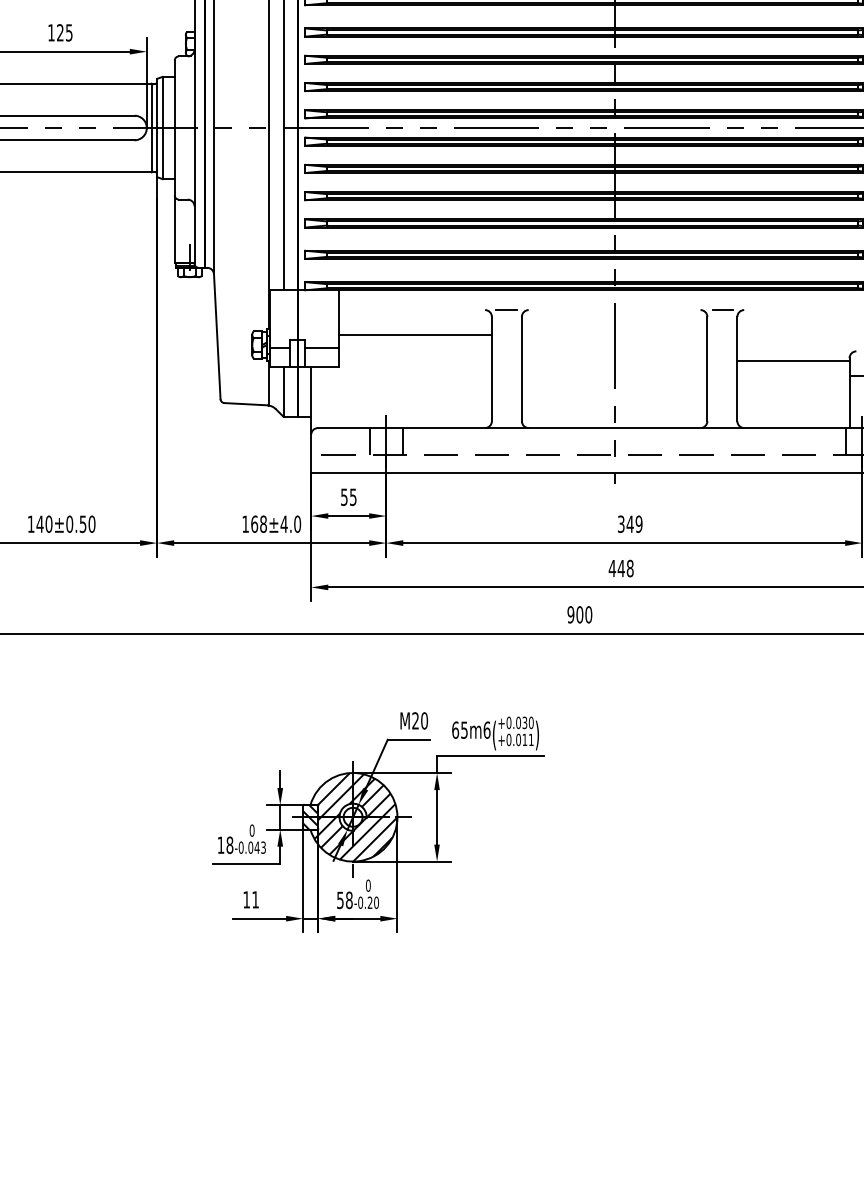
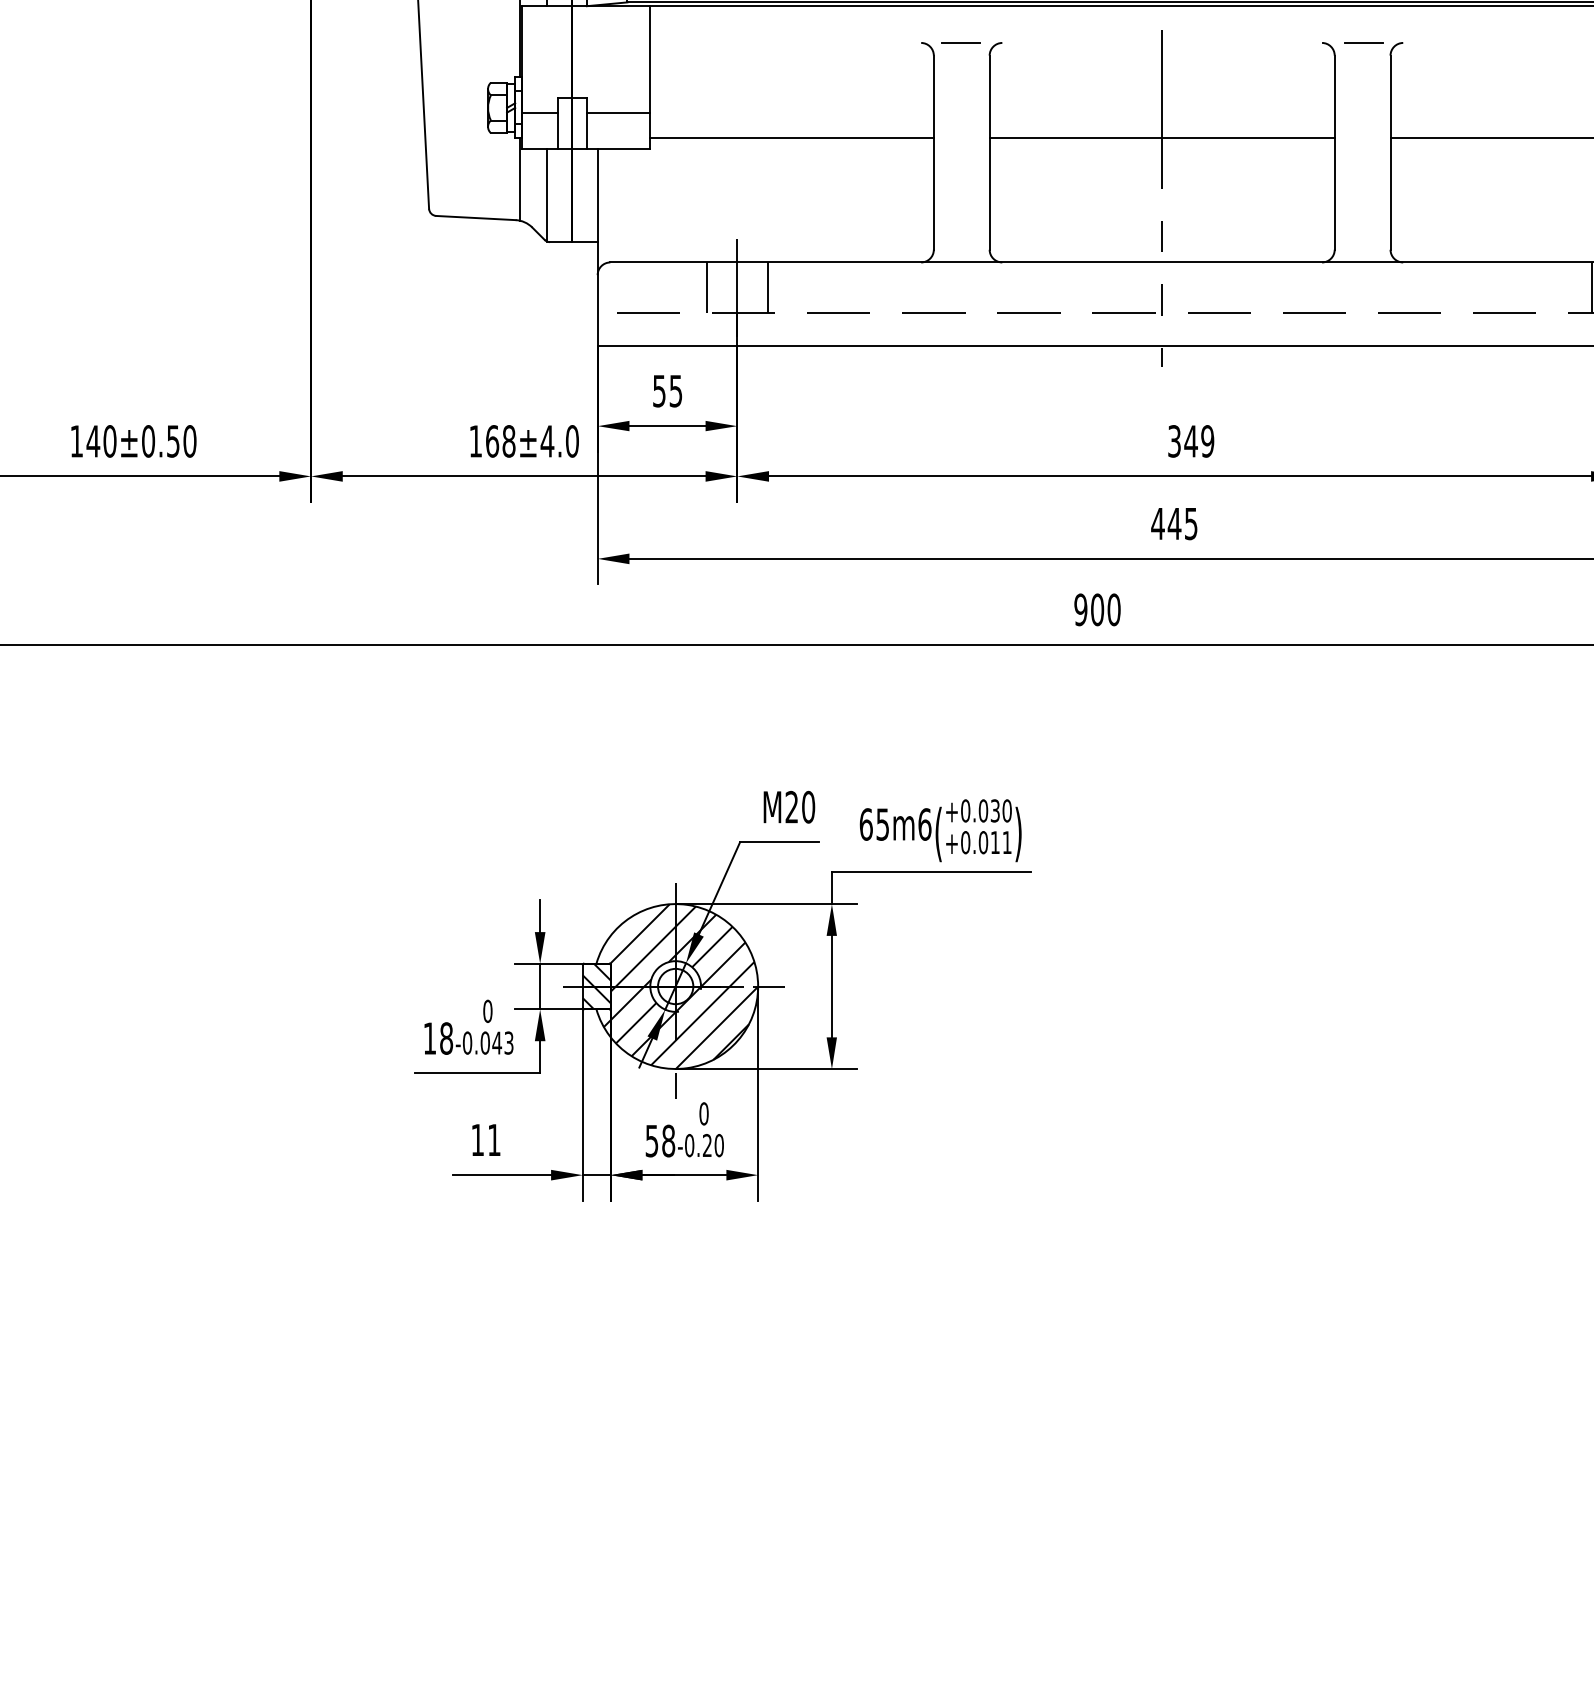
line: (415, 335) -> (791, 138), moved
line: (614, 361) -> (1161, 138), added
text: (629, 568) -> (1189, 523), 448 -> 445

